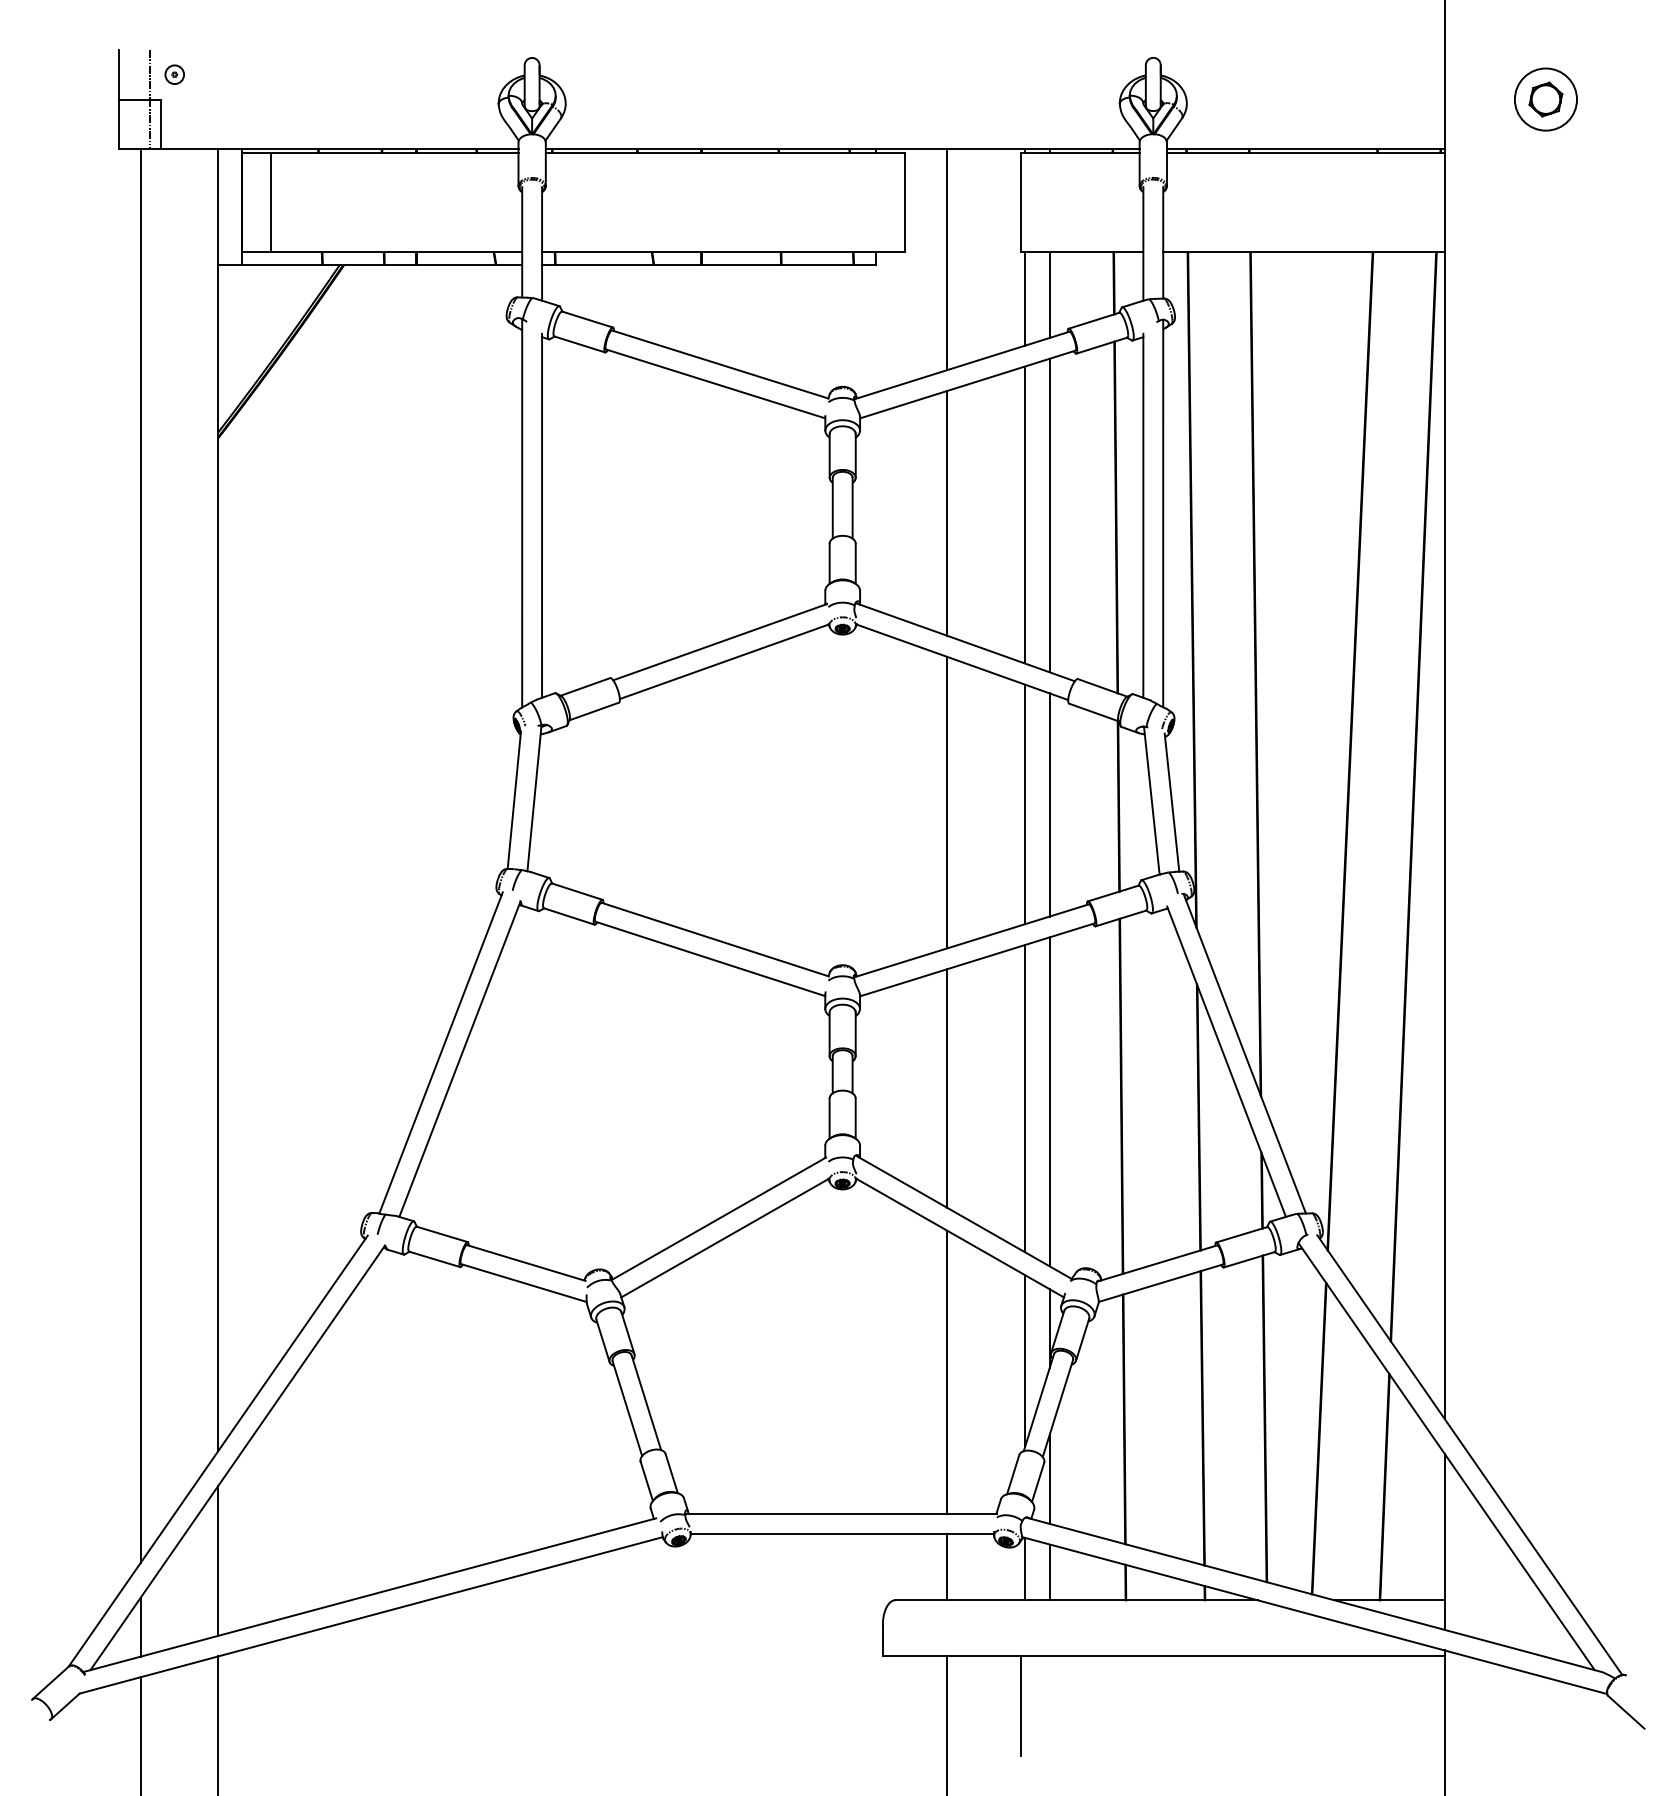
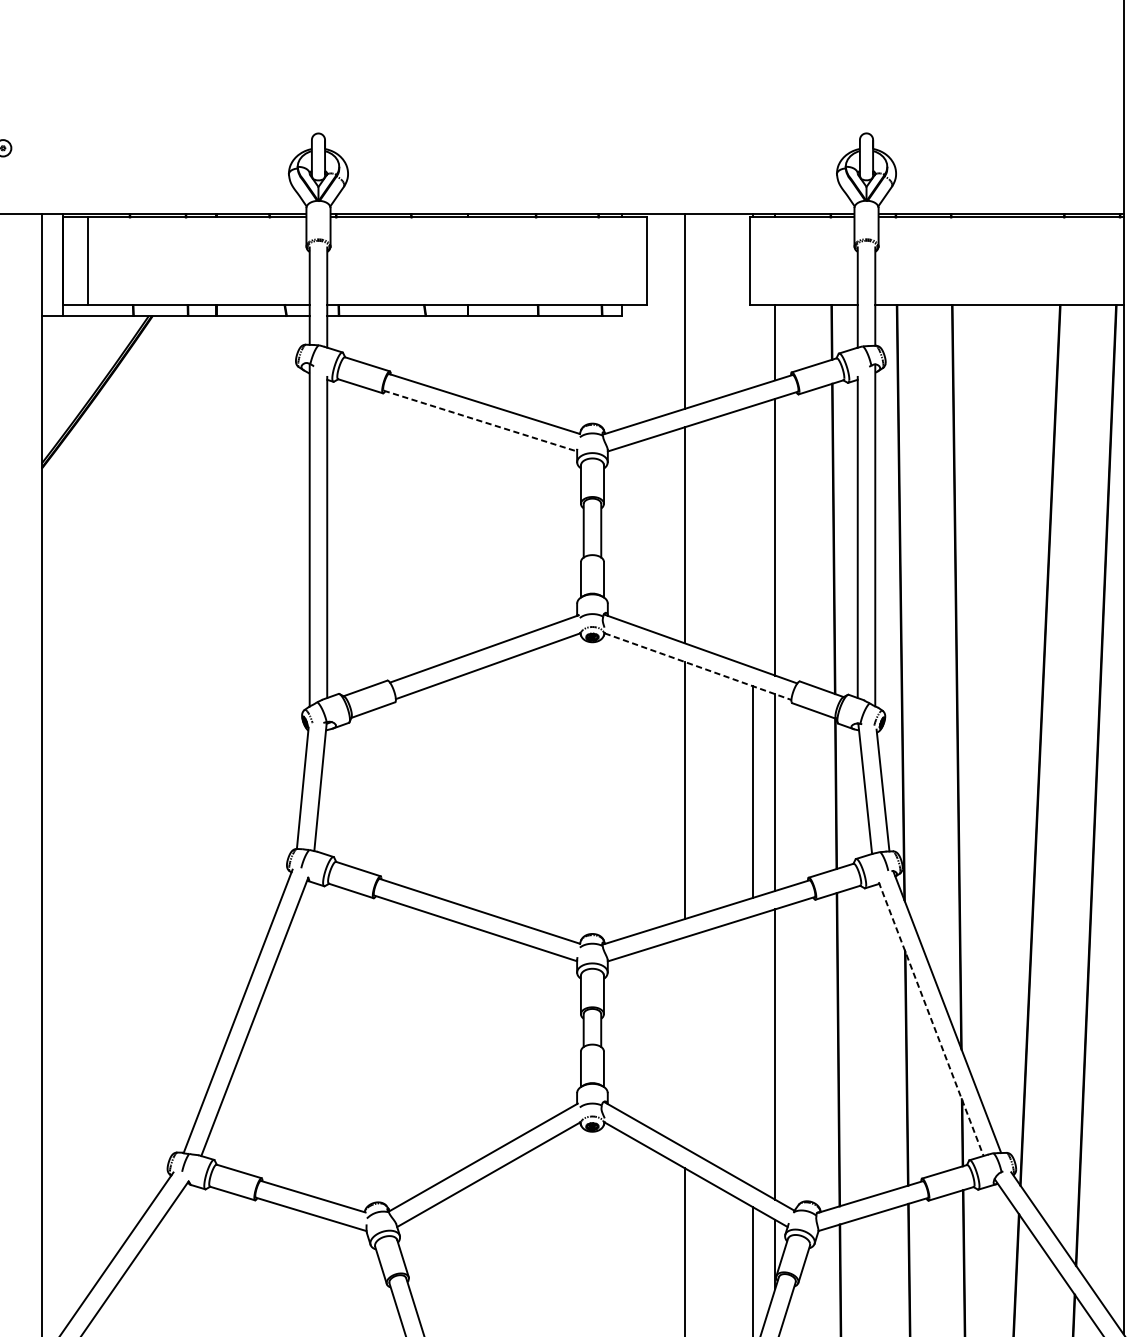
line: (1024, 298) -> (752, 345), removed
line: (715, 383) -> (480, 420), solid -> dashed
line: (1024, 514) -> (752, 536), removed
line: (962, 662) -> (698, 666), solid -> dashed
line: (1226, 1062) -> (931, 1019), solid -> dashed
line: (947, 1088) -> (684, 1042), removed
line: (1024, 1098) -> (752, 1051), removed

